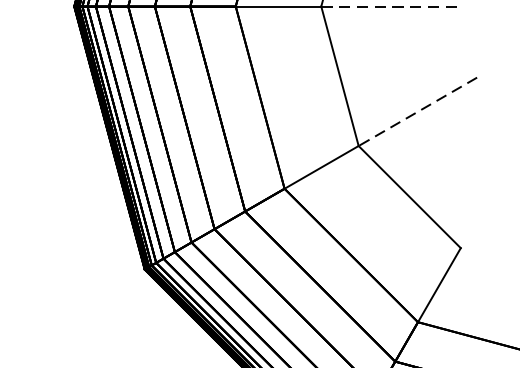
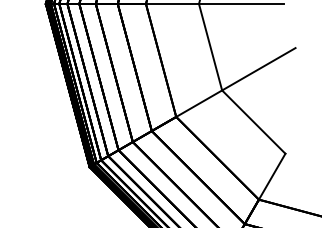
line: (389, 7) -> (241, 4), dashed -> solid
line: (417, 112) -> (258, 69), dashed -> solid

